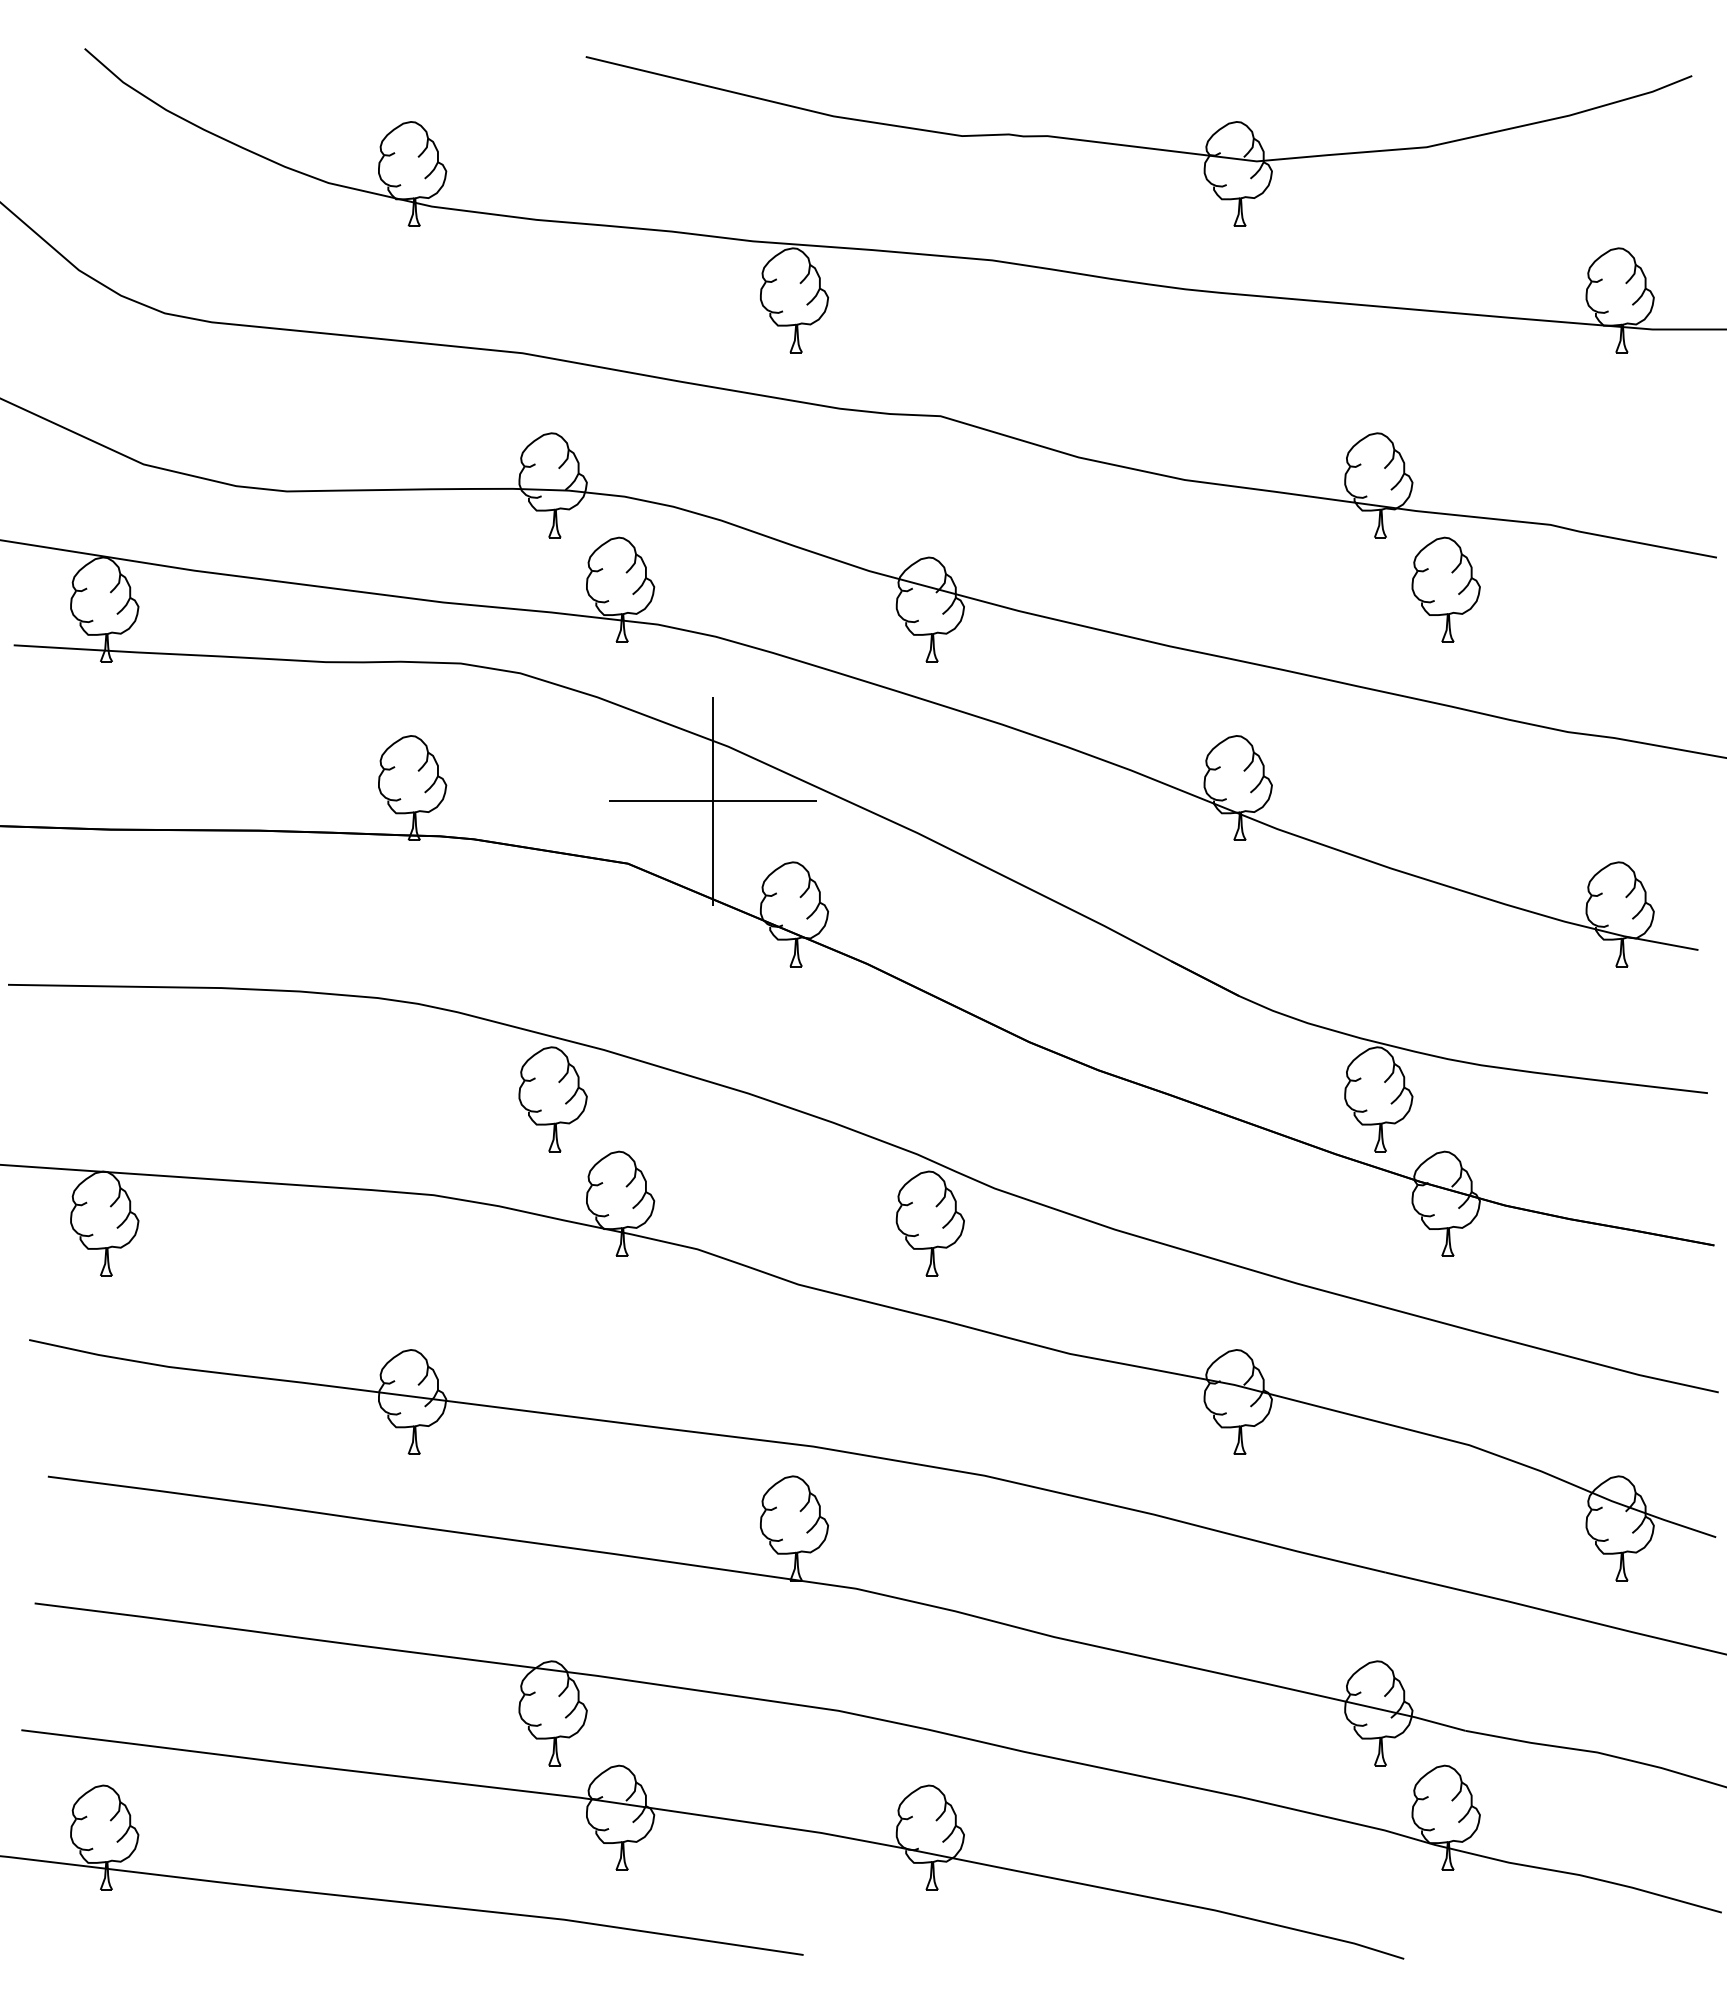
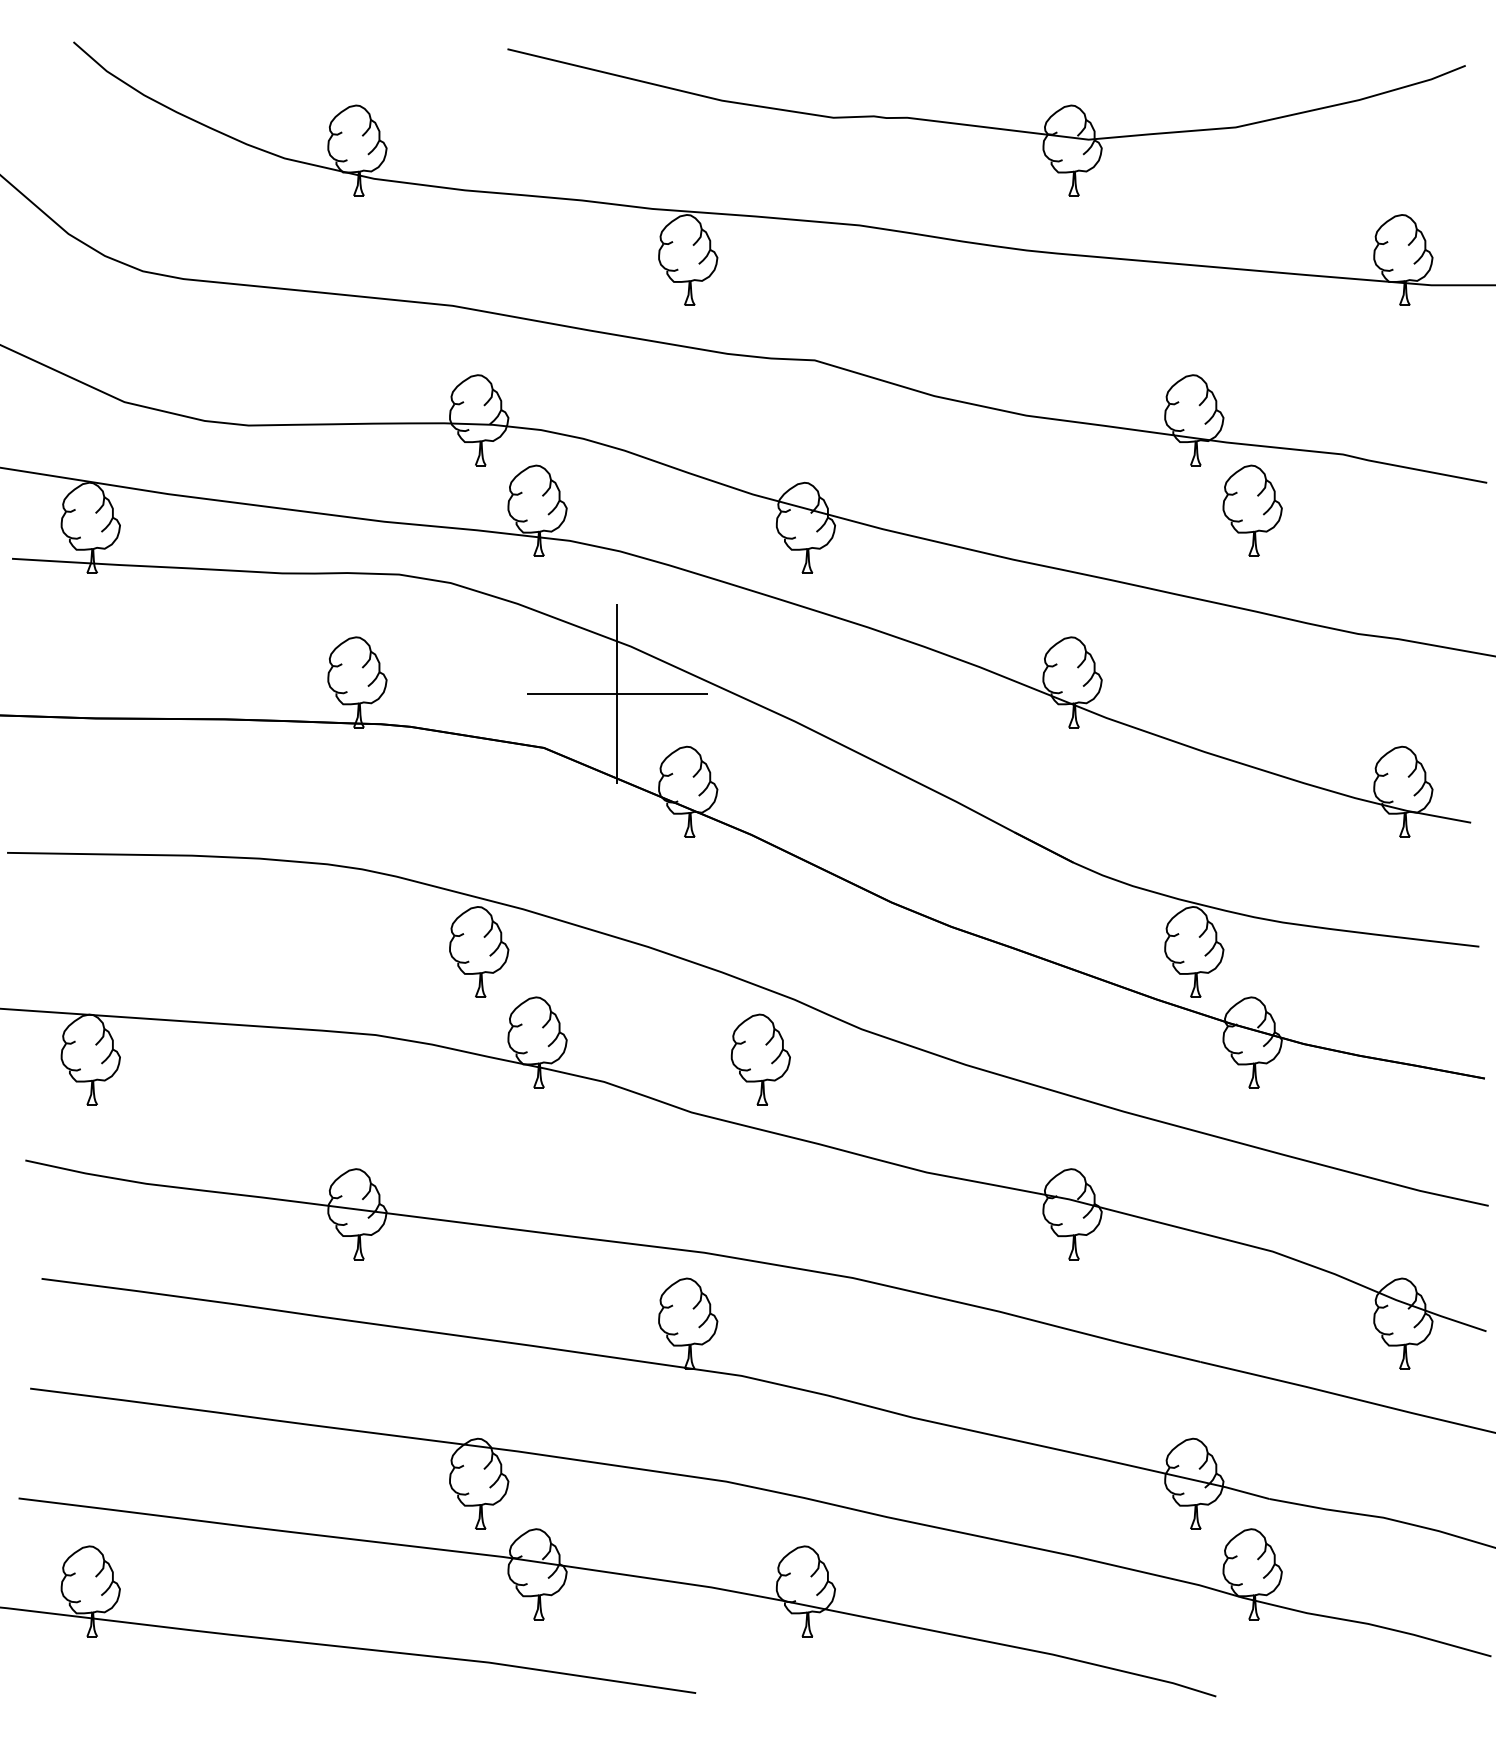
part: (929, 1223) -> (760, 1059), moved

